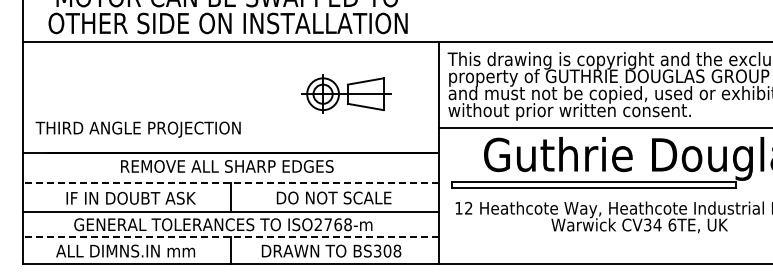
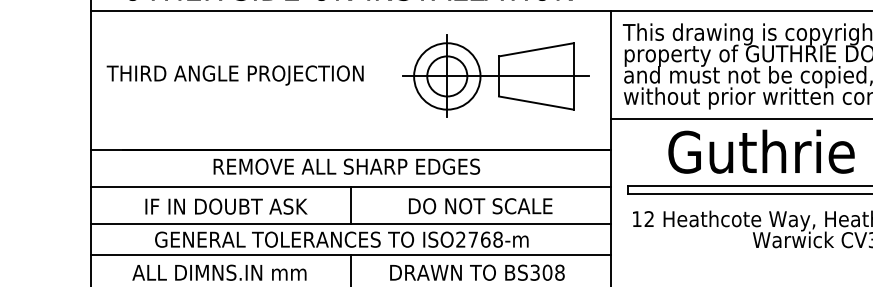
part: (346, 93) -> (496, 75), size x1.67
text: (137, 129) -> (234, 75), moved
line: (230, 182) -> (350, 186), dashed -> solid
line: (230, 237) -> (350, 255), dashed -> solid

